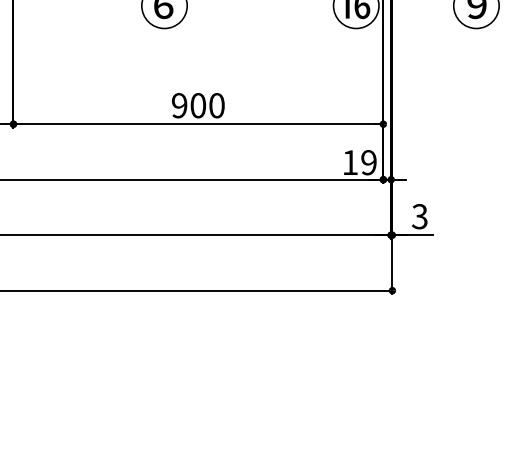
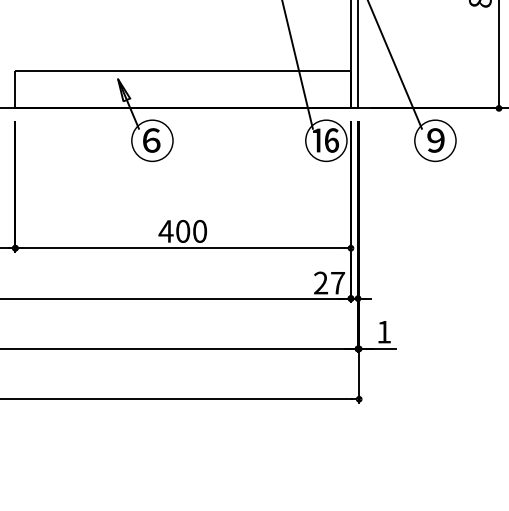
text: (178, 105) -> (165, 231), 900 -> 400
text: (359, 161) -> (329, 282), 19 -> 27
text: (419, 215) -> (383, 331), 3 -> 1

